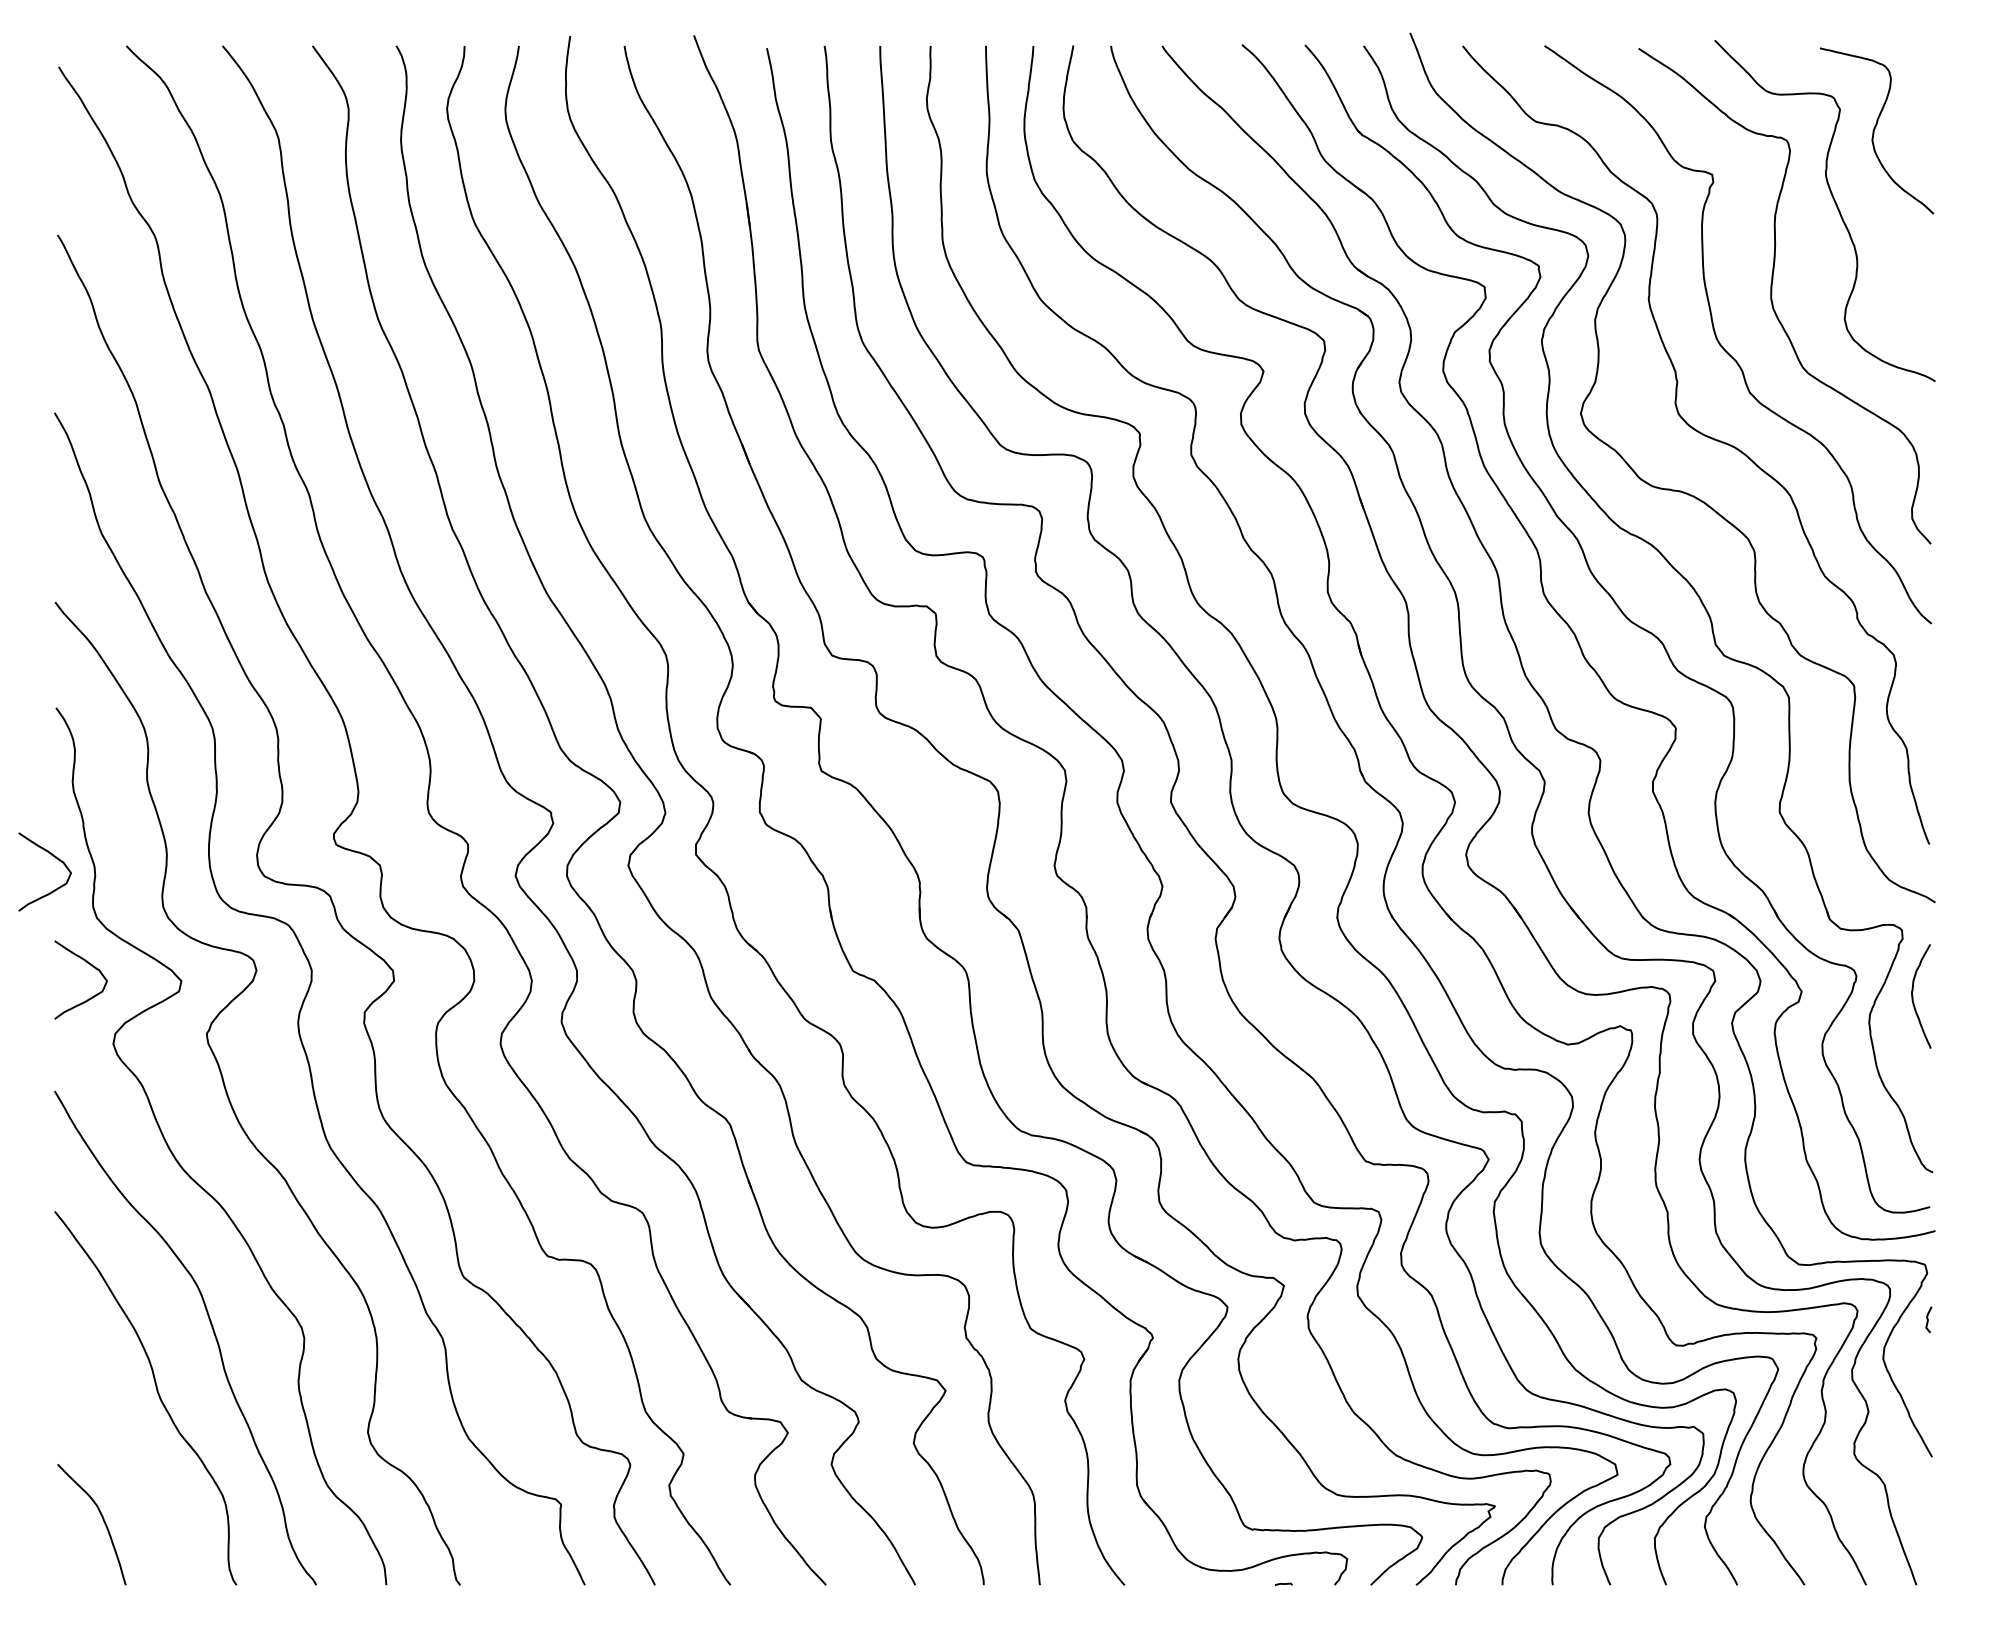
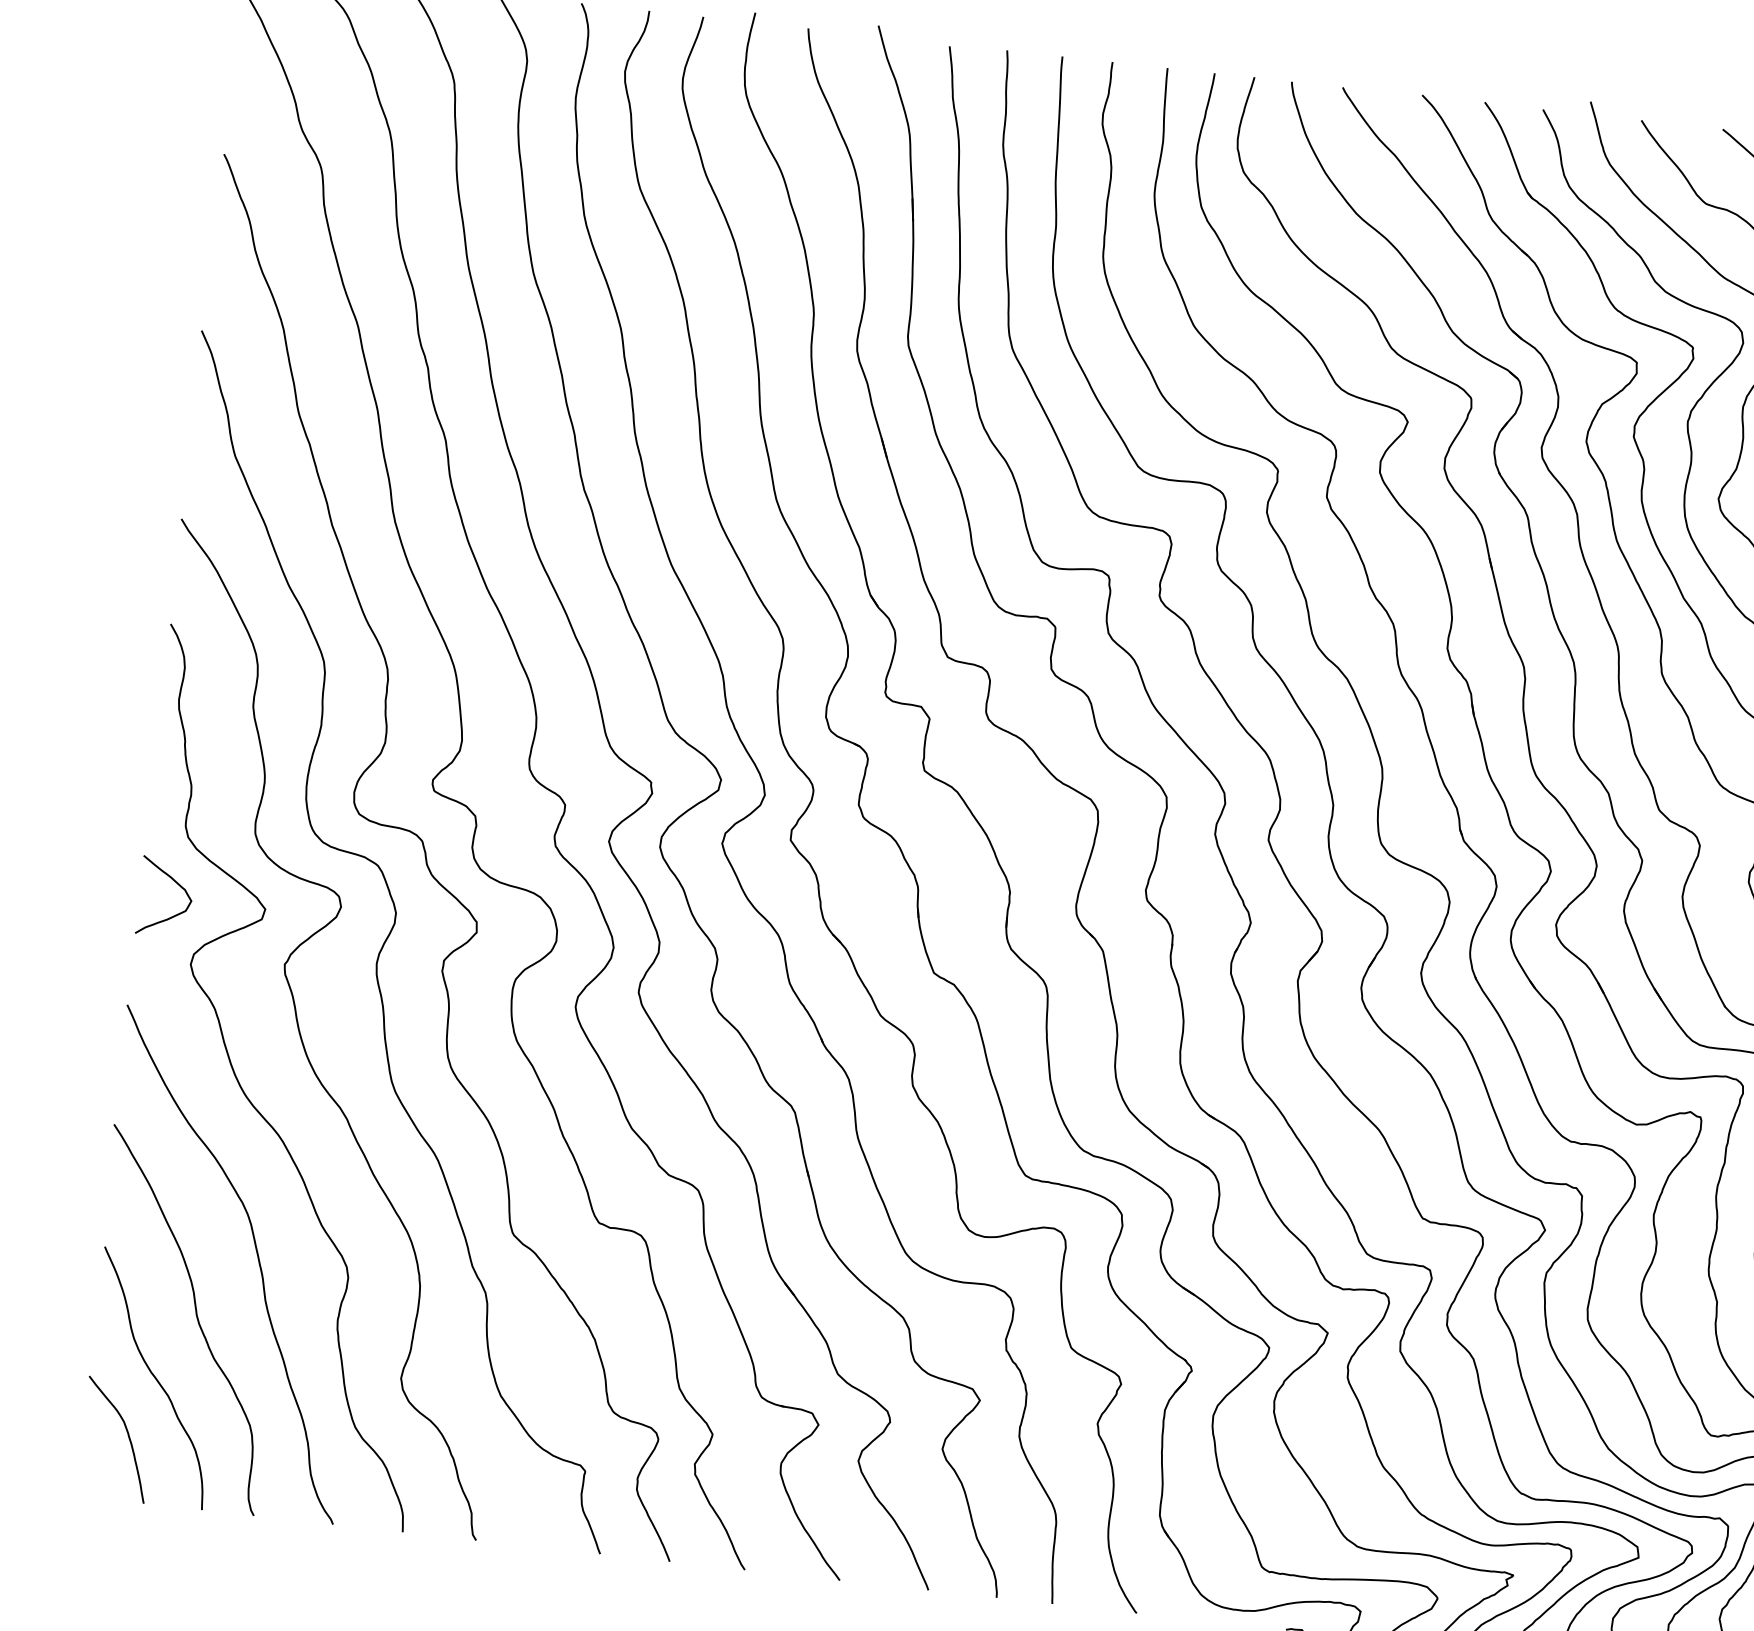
curve: (55, 858) -> (153, 773), removed
curve: (121, 1458) -> (153, 1377), added

